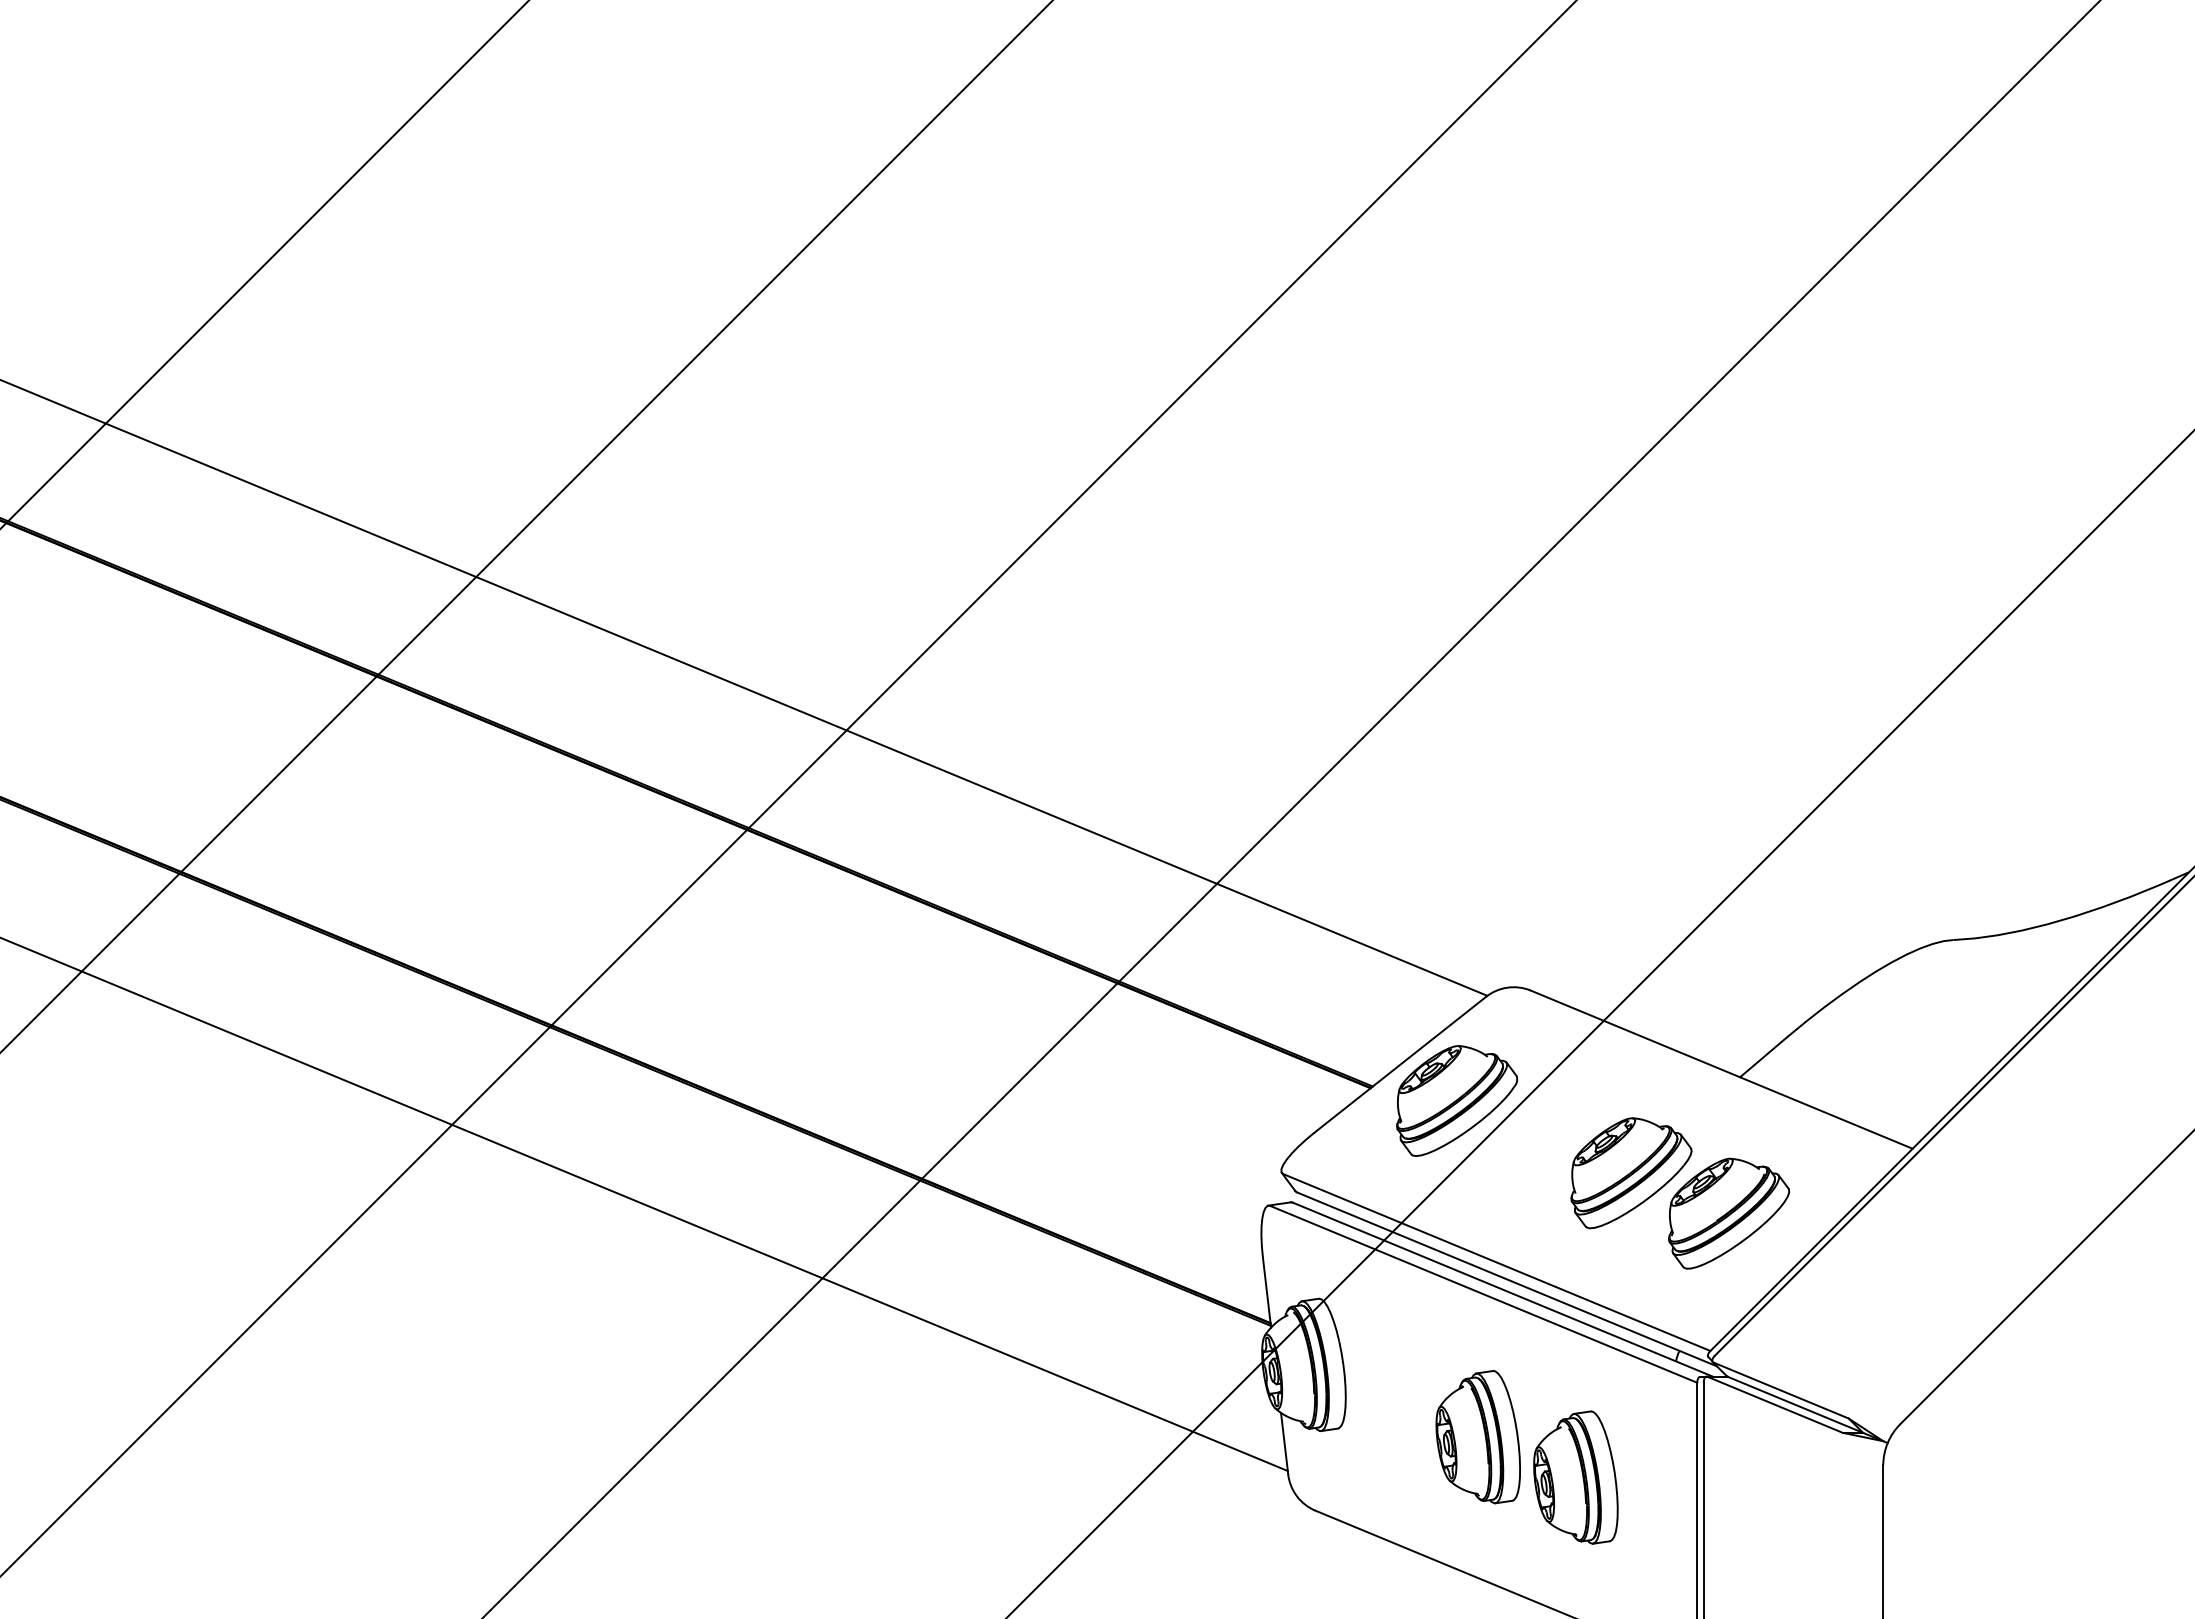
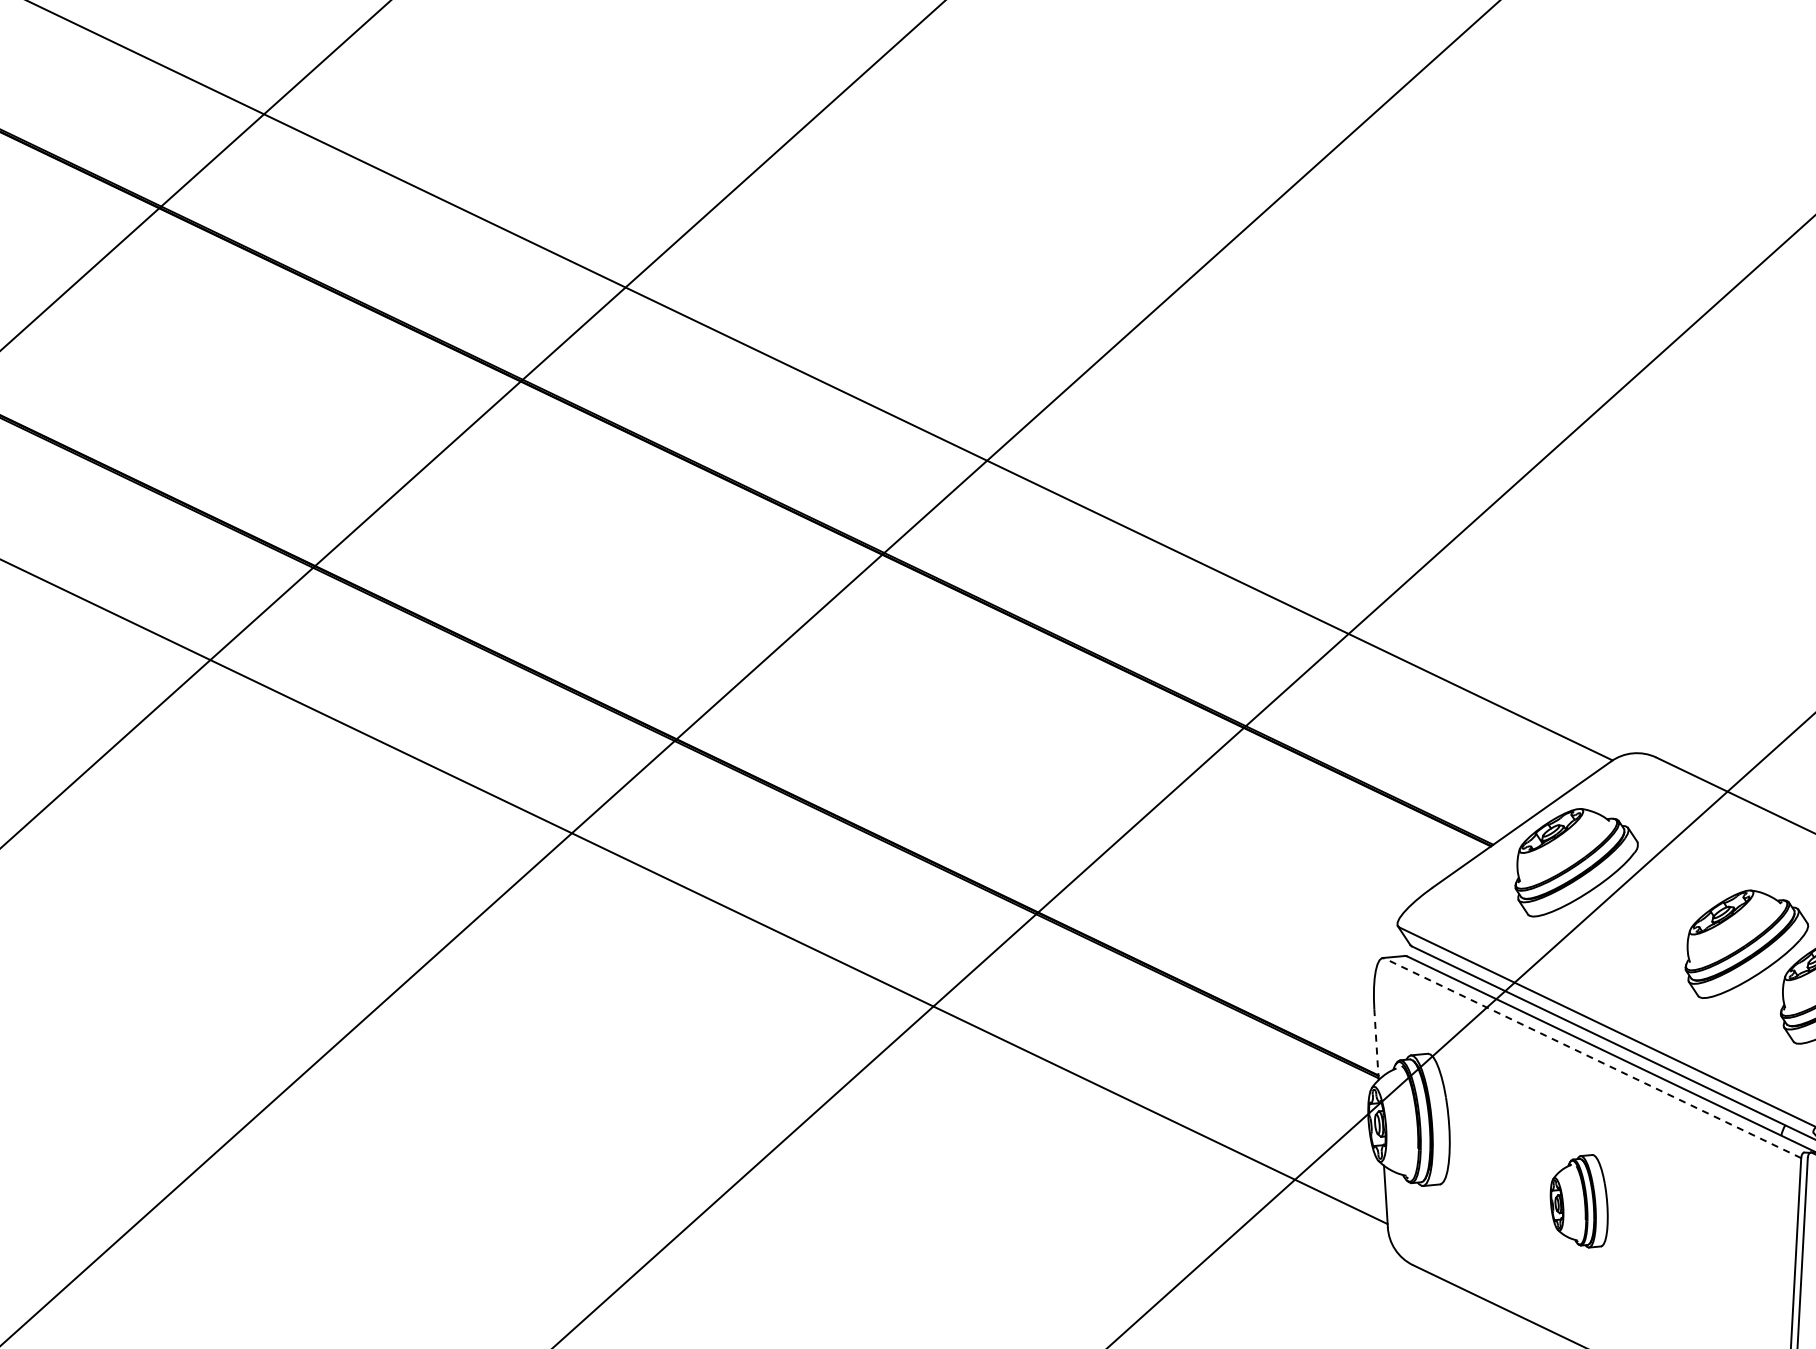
line: (1266, 1292) -> (1376, 1044), solid -> dashed
line: (1483, 1294) -> (1592, 1058), solid -> dashed
part: (1477, 1437) -> (1578, 1200), size x0.7
part: (1575, 1477) -> (1674, 1246), removed

